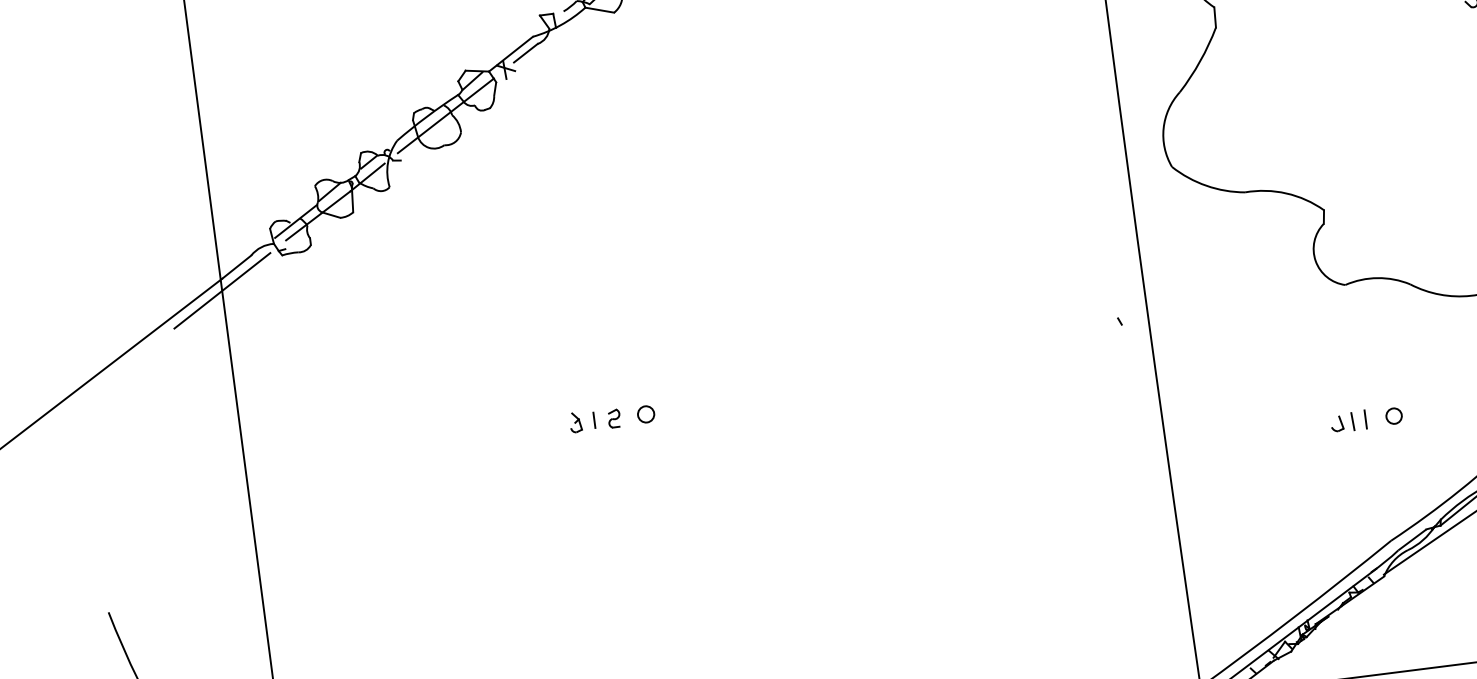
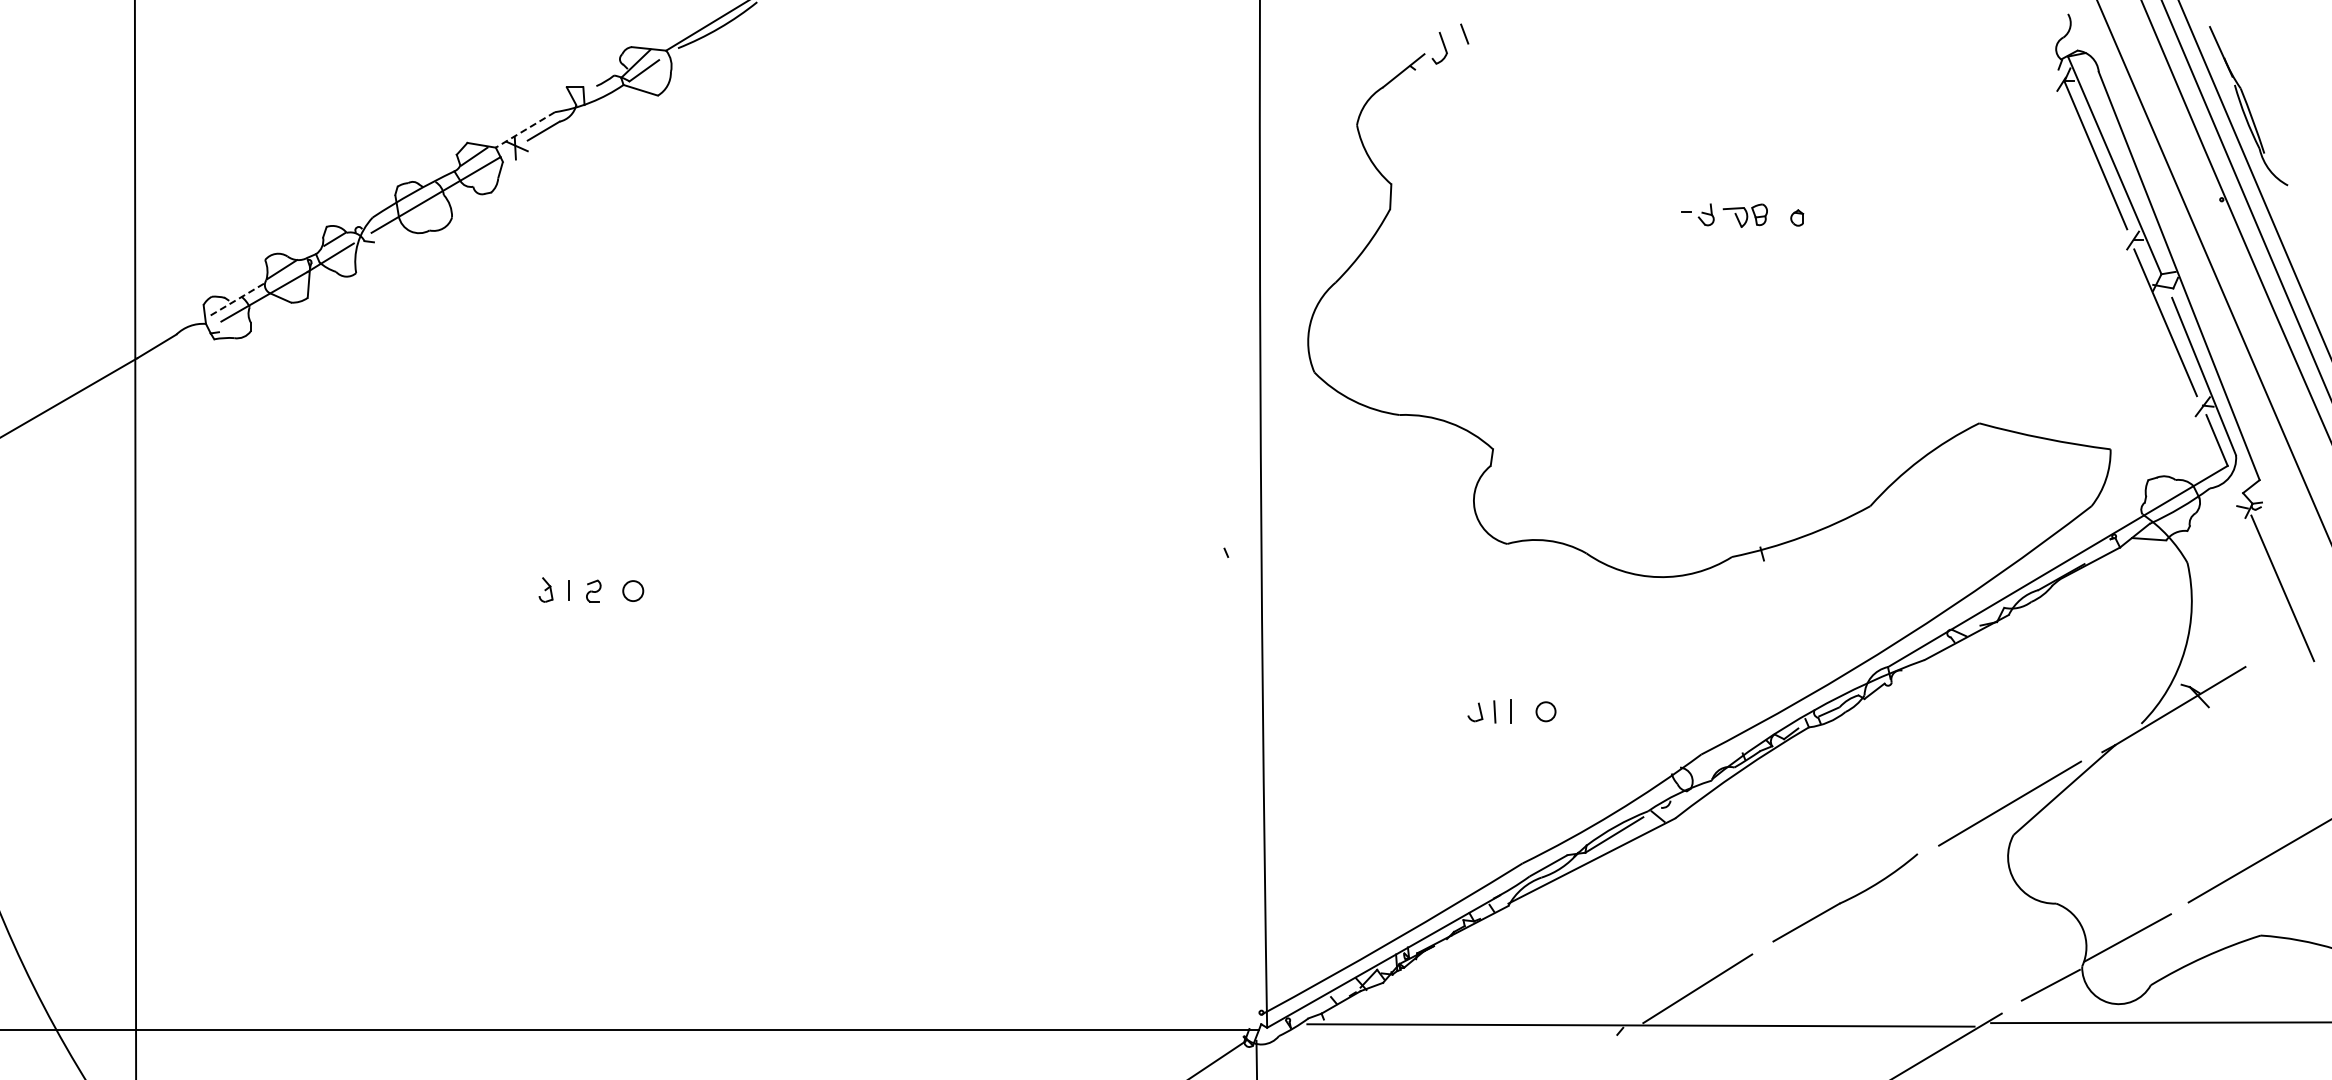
line: (510, 54) -> (524, 130), solid -> dashed
line: (295, 221) -> (235, 300), solid -> dashed
line: (222, 290) -> (135, 372), removed

